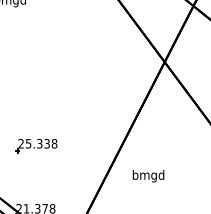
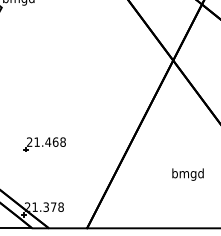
text: (37, 143) -> (46, 141), 25.338 -> 21.468
text: (147, 176) -> (187, 174), moved

